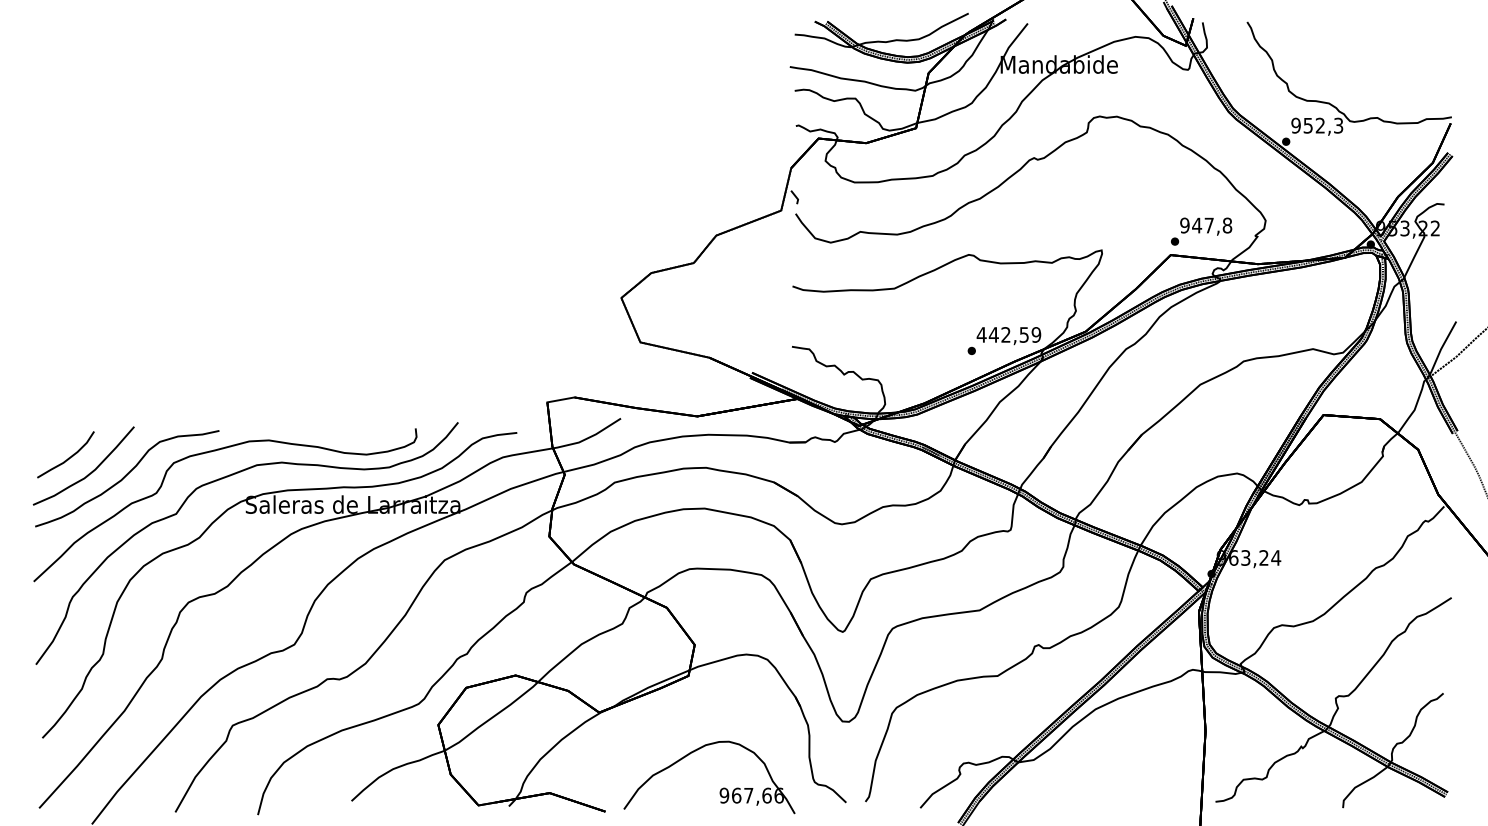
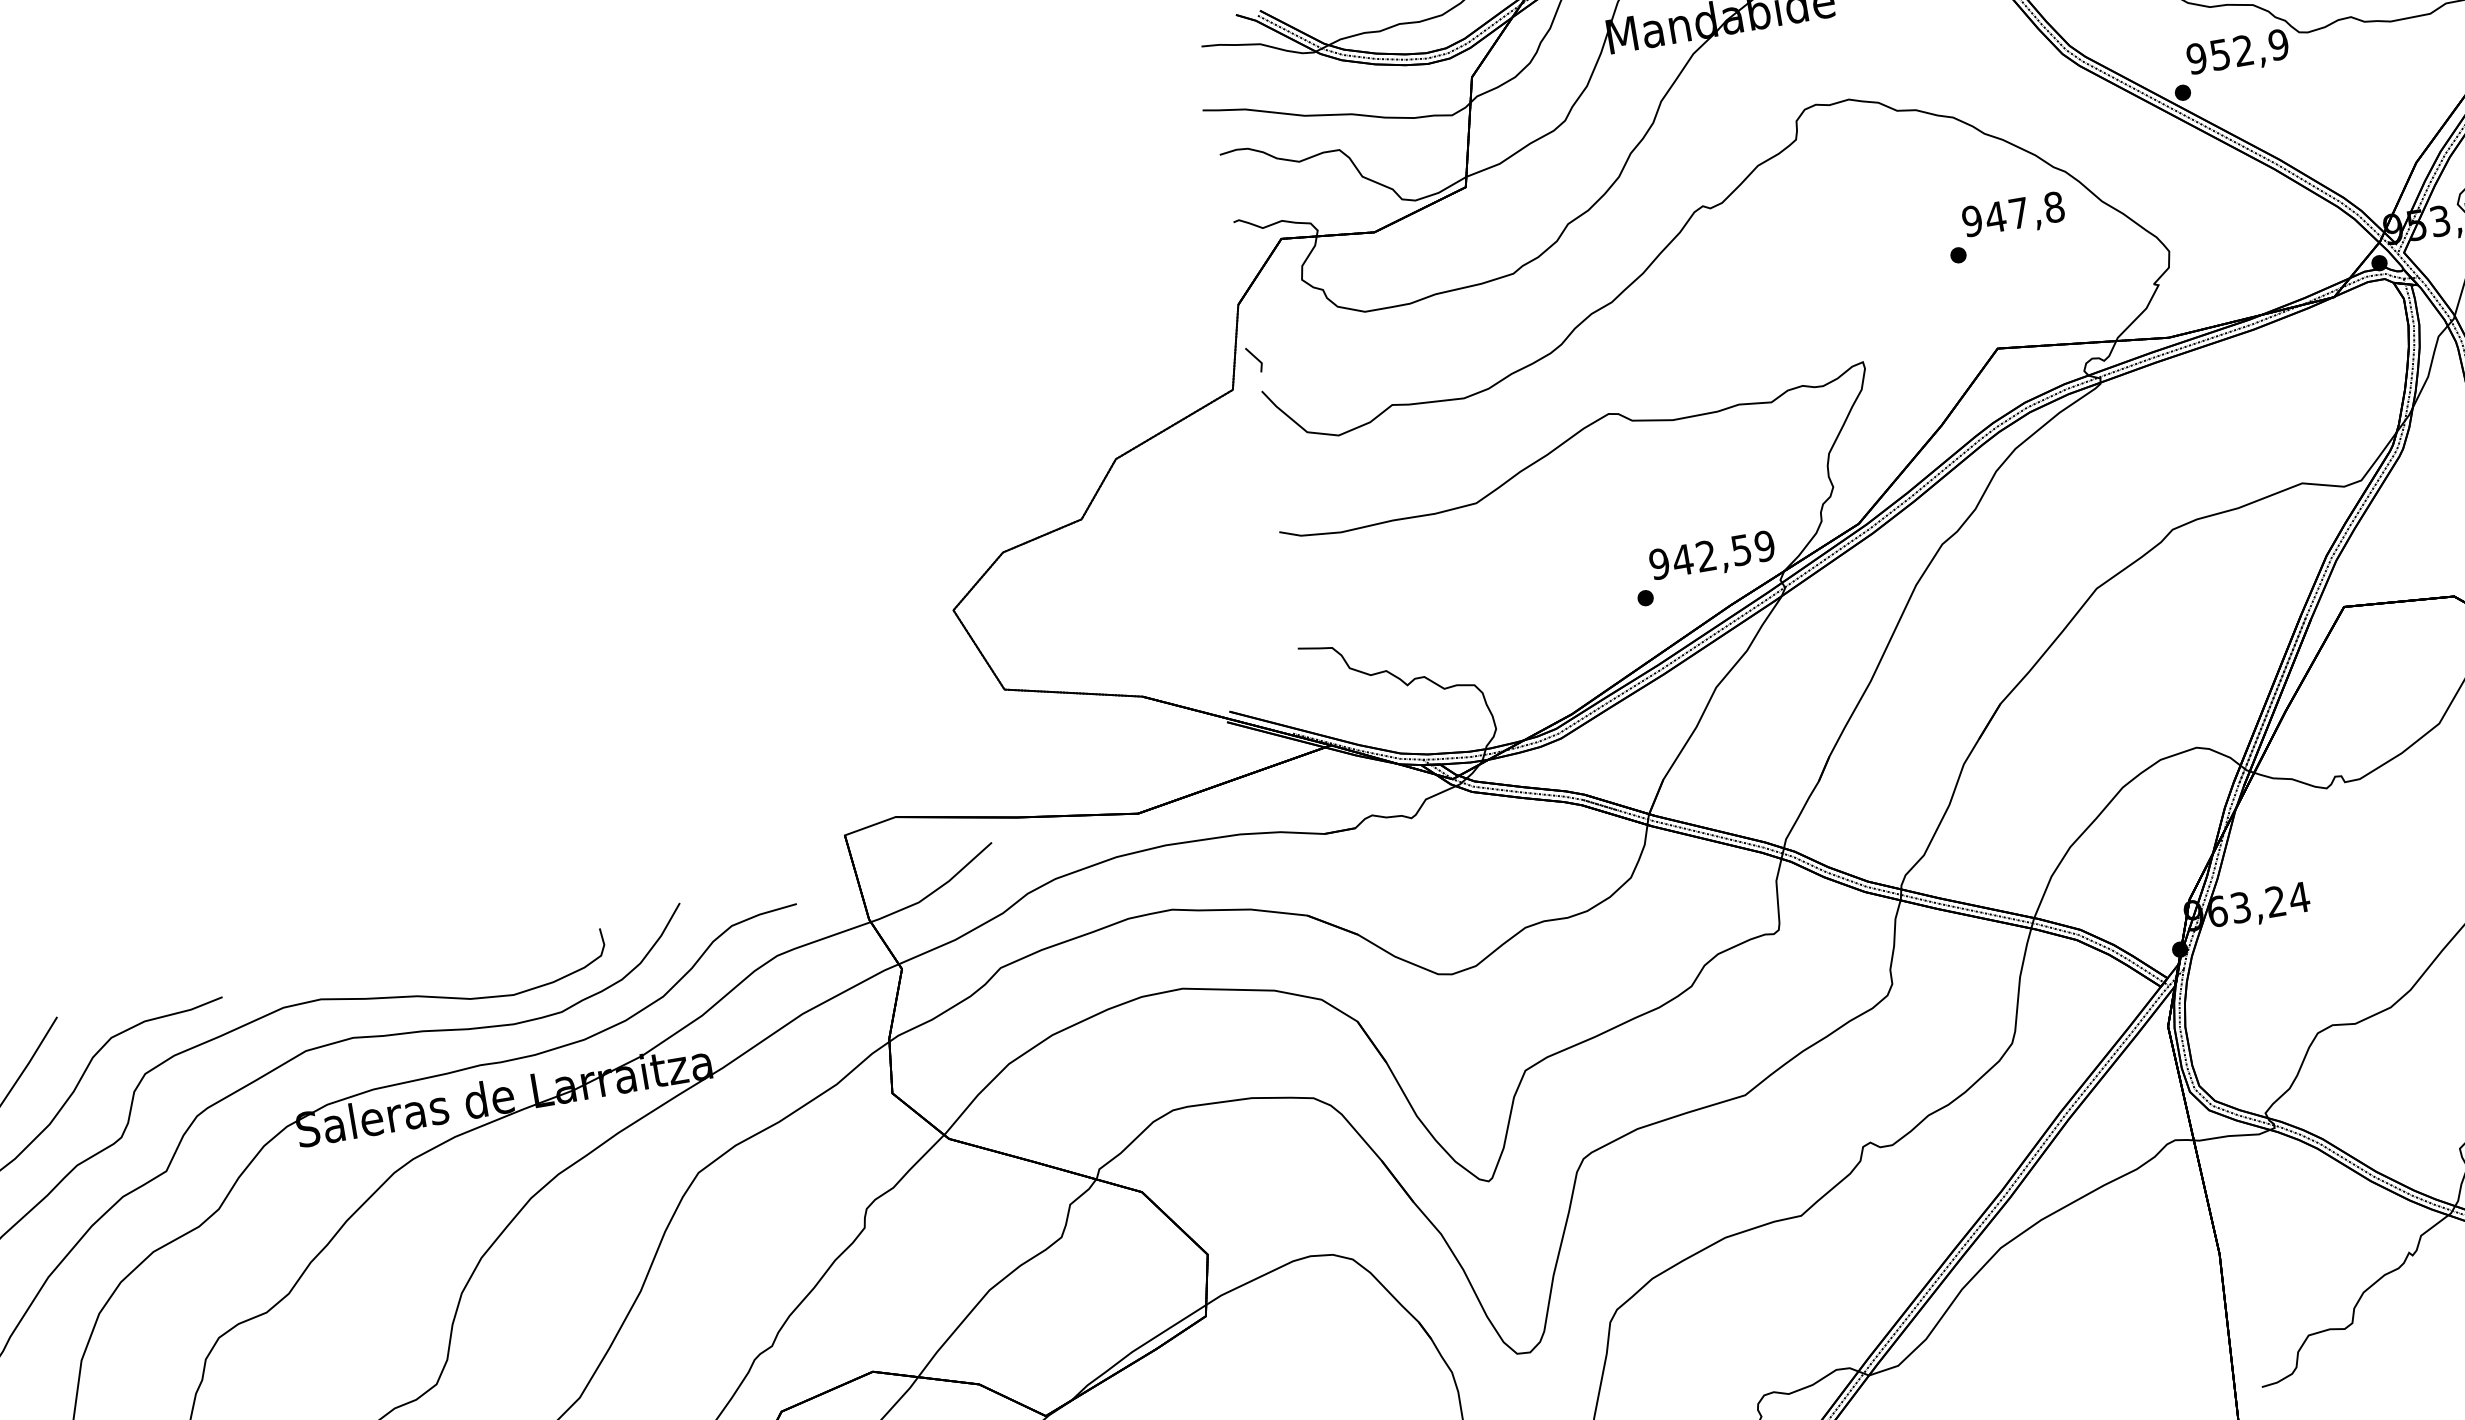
text: (1338, 125) -> (2278, 44), 952,3 -> 952,9
text: (1201, 231) -> (2006, 227), moved
text: (981, 334) -> (1658, 563), 442,59 -> 942,59

